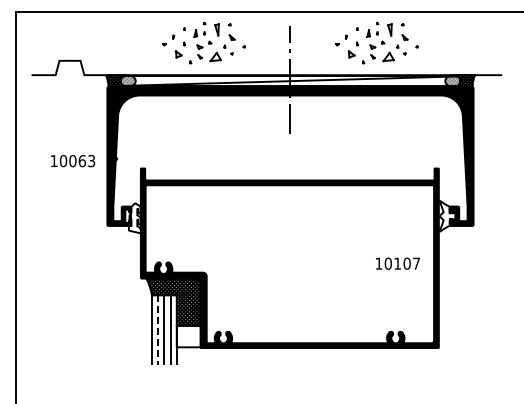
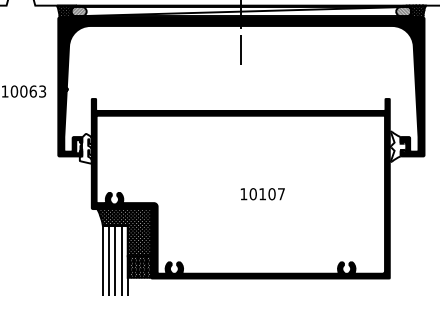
text: (397, 263) -> (262, 193), moved
line: (157, 330) -> (108, 260), dashed -> solid
hatch: (188, 336) -> (139, 266), added

